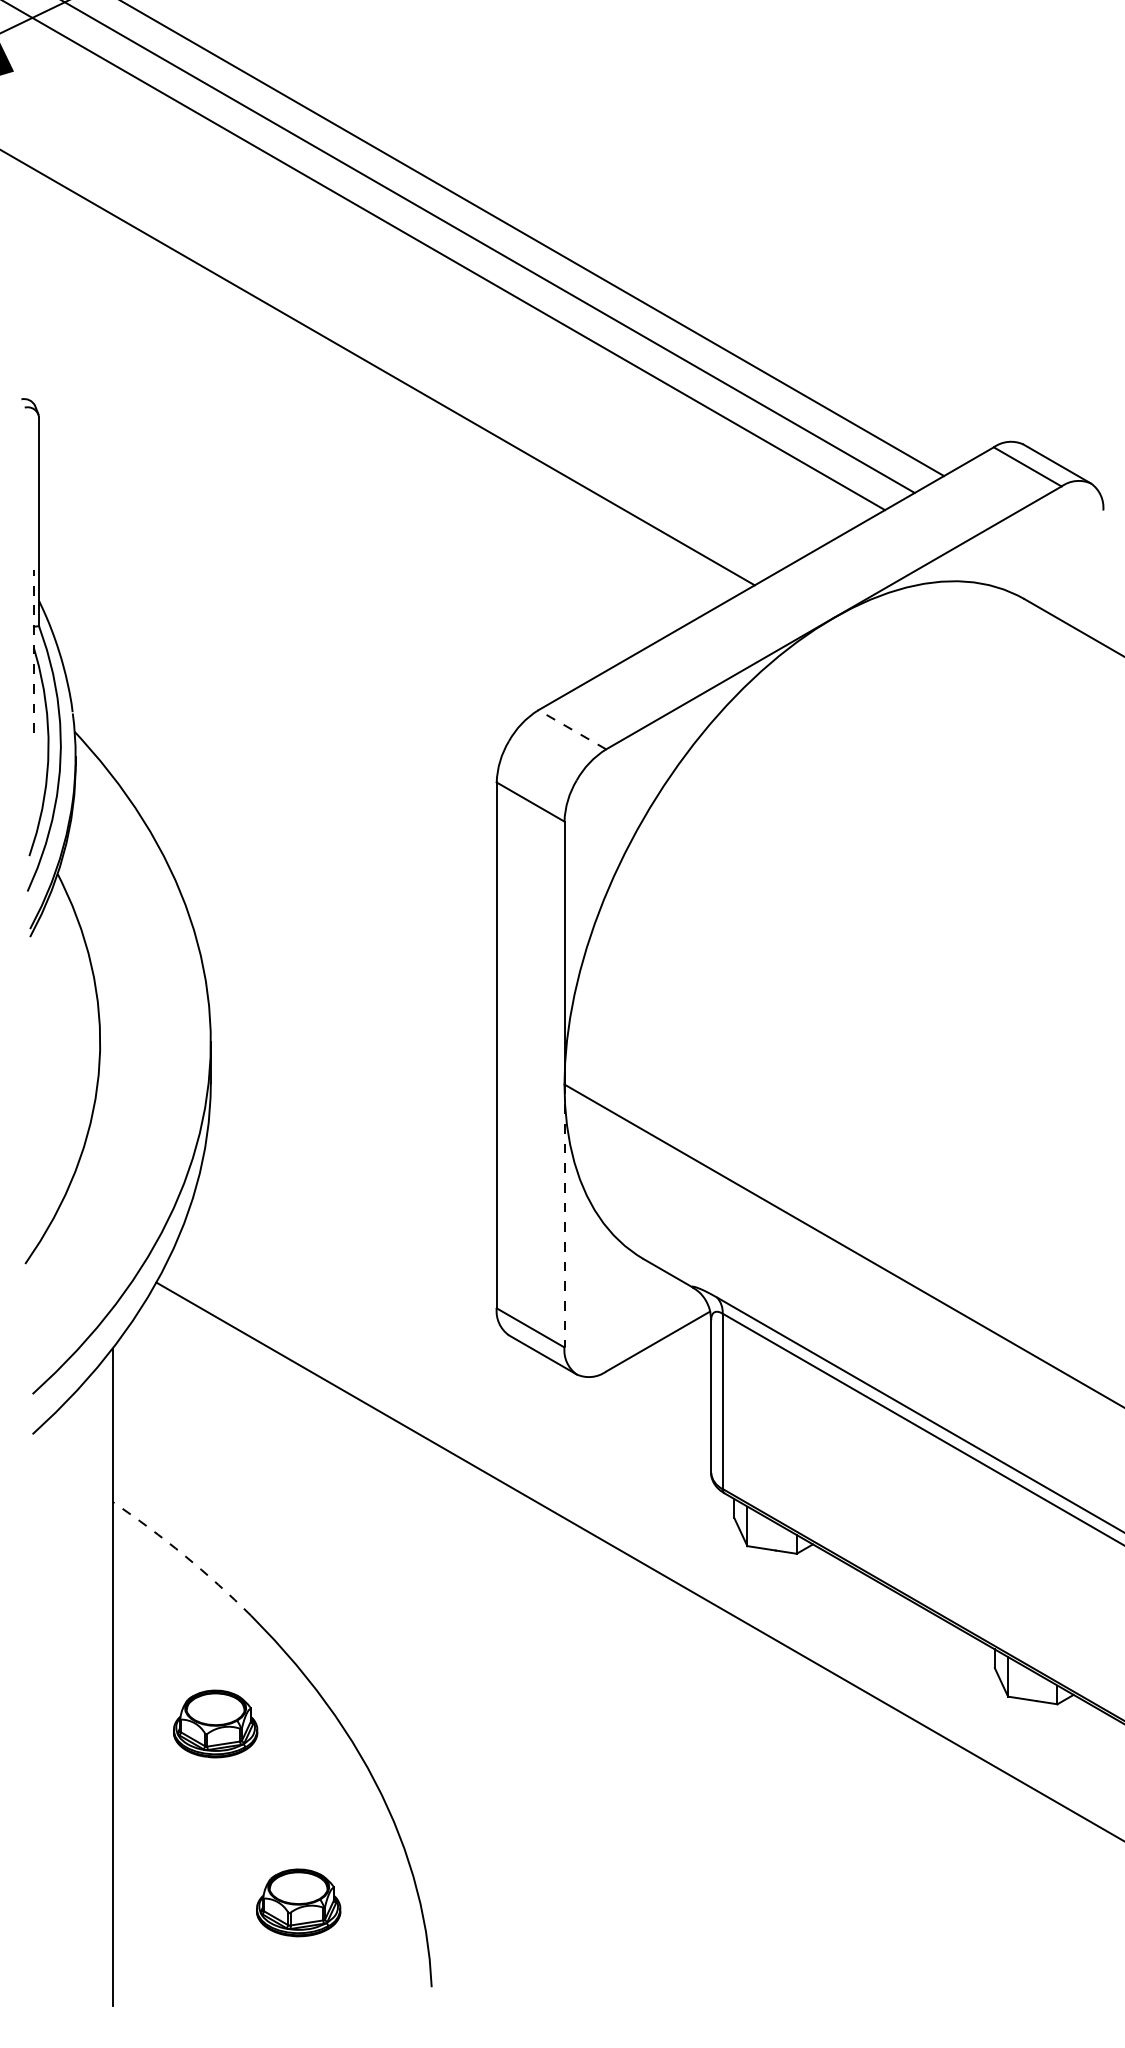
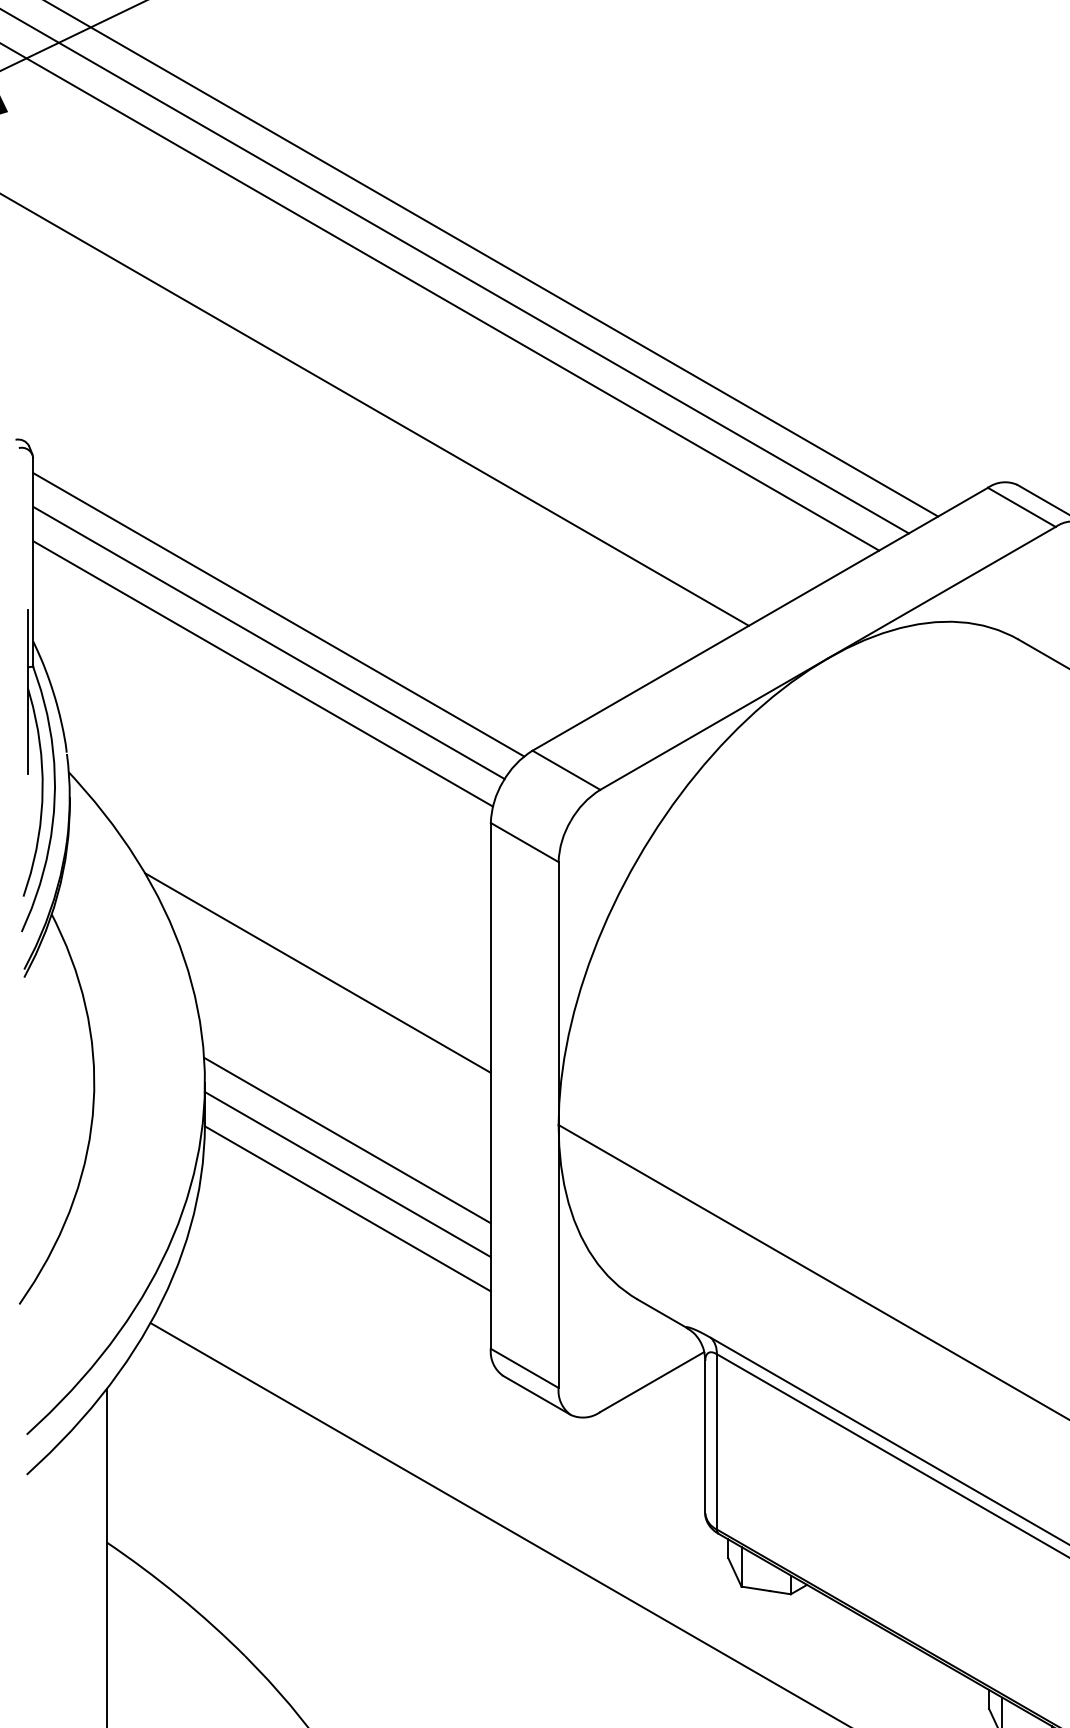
line: (284, 574) -> (278, 614), added
line: (274, 602) -> (268, 642), added
line: (268, 633) -> (262, 673), added
line: (33, 651) -> (27, 691), dashed -> solid
line: (571, 729) -> (565, 769), dashed -> solid
line: (323, 932) -> (317, 972), added
line: (353, 1099) -> (347, 1139), added
line: (353, 1133) -> (347, 1173), added
line: (353, 1167) -> (347, 1207), added
line: (564, 1216) -> (558, 1256), dashed -> solid
arc: (184, 1555) -> (178, 1595), dashed -> solid

